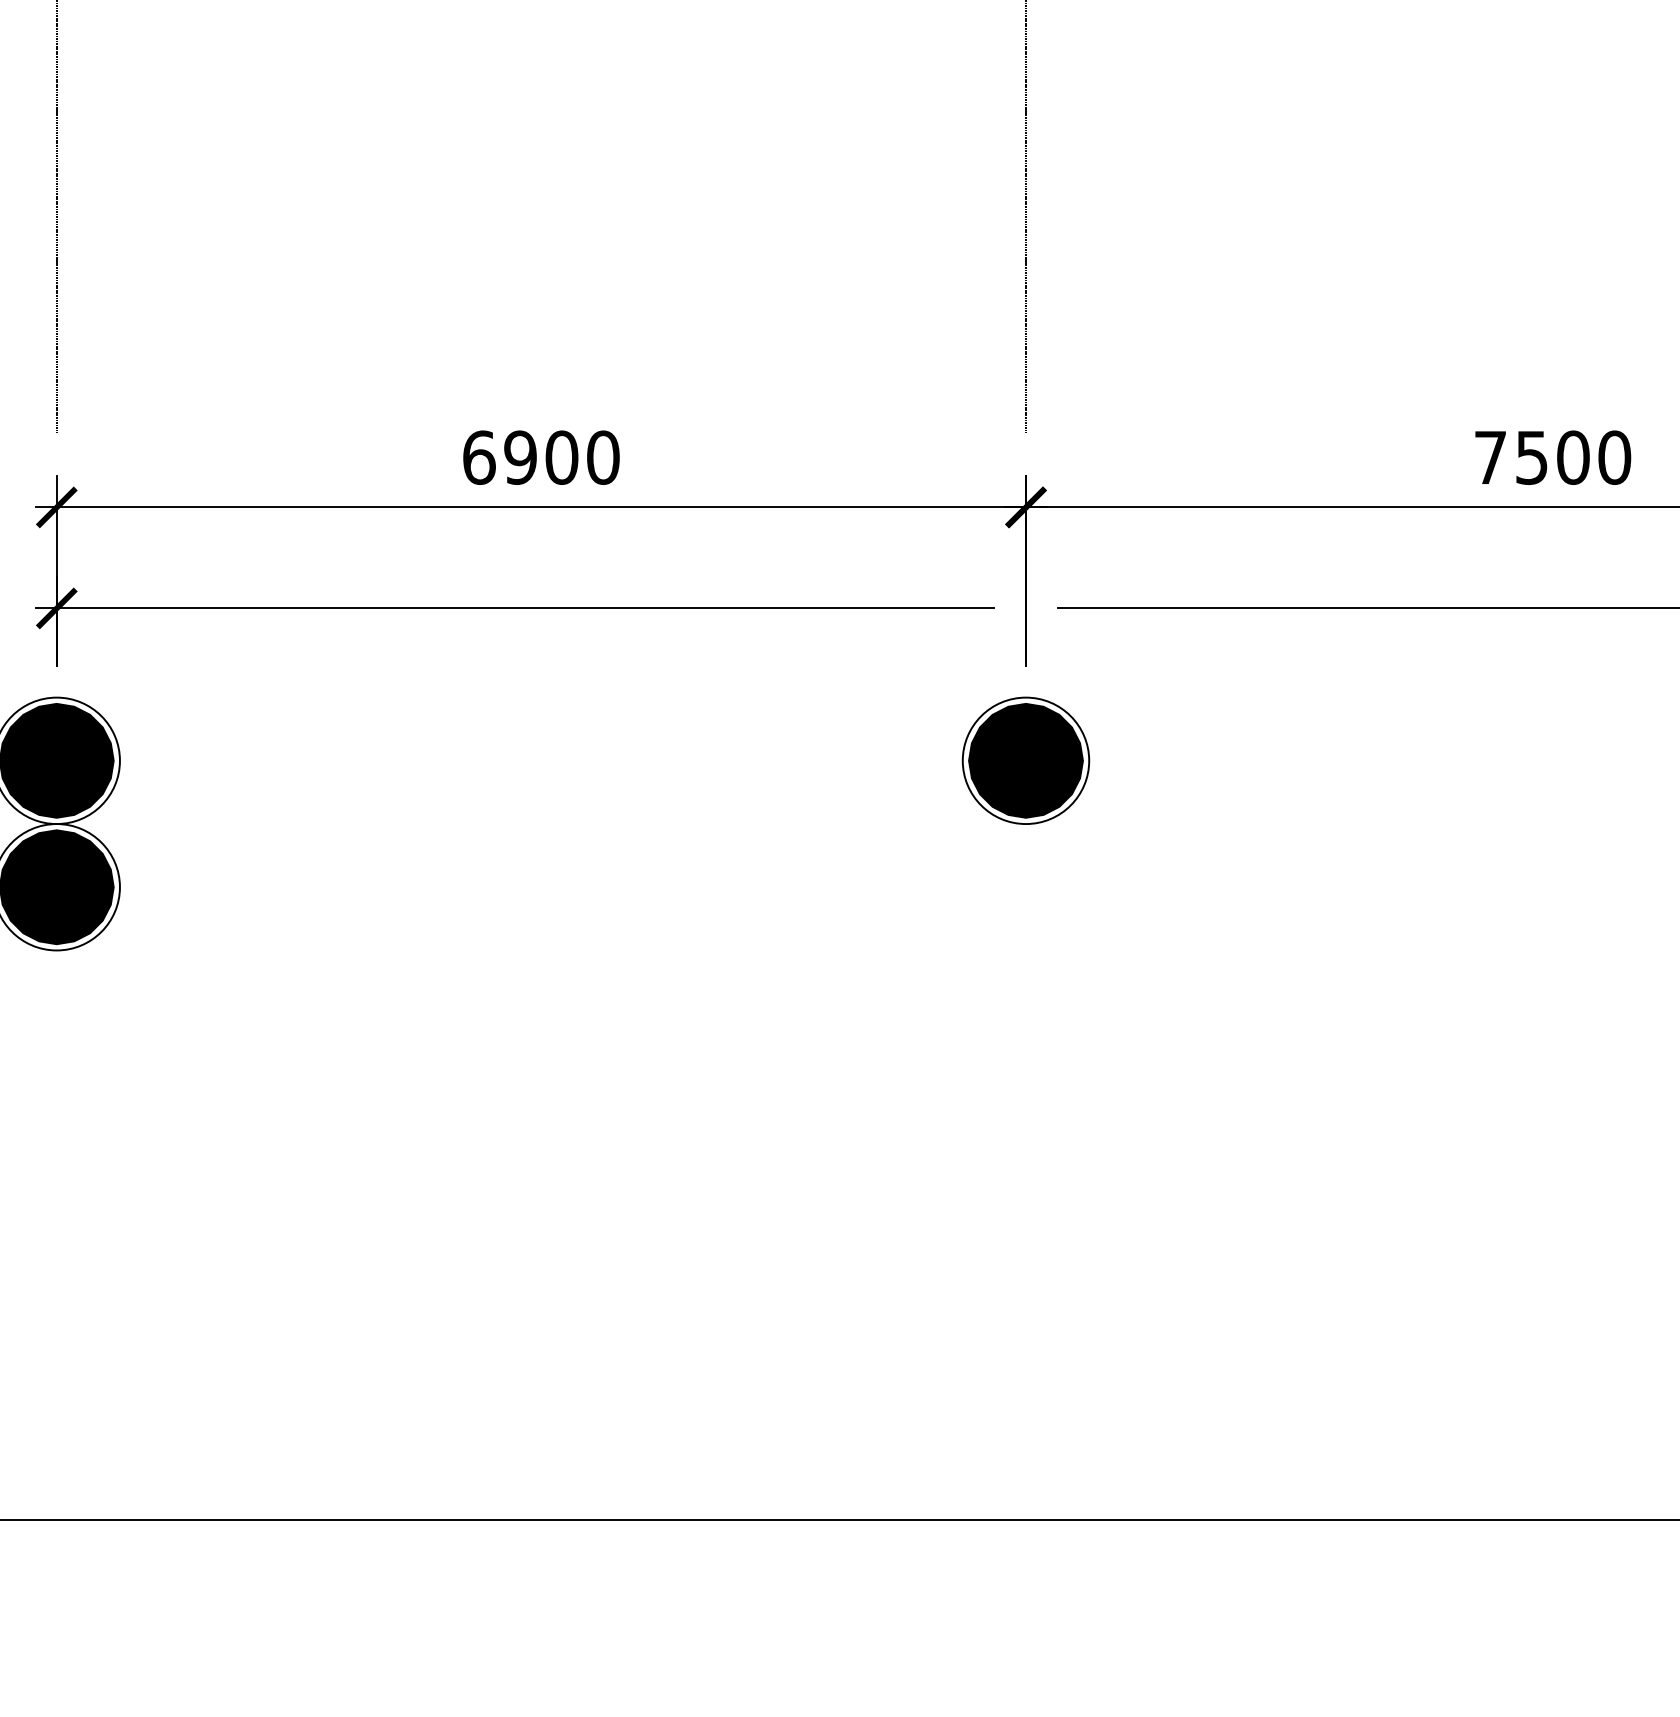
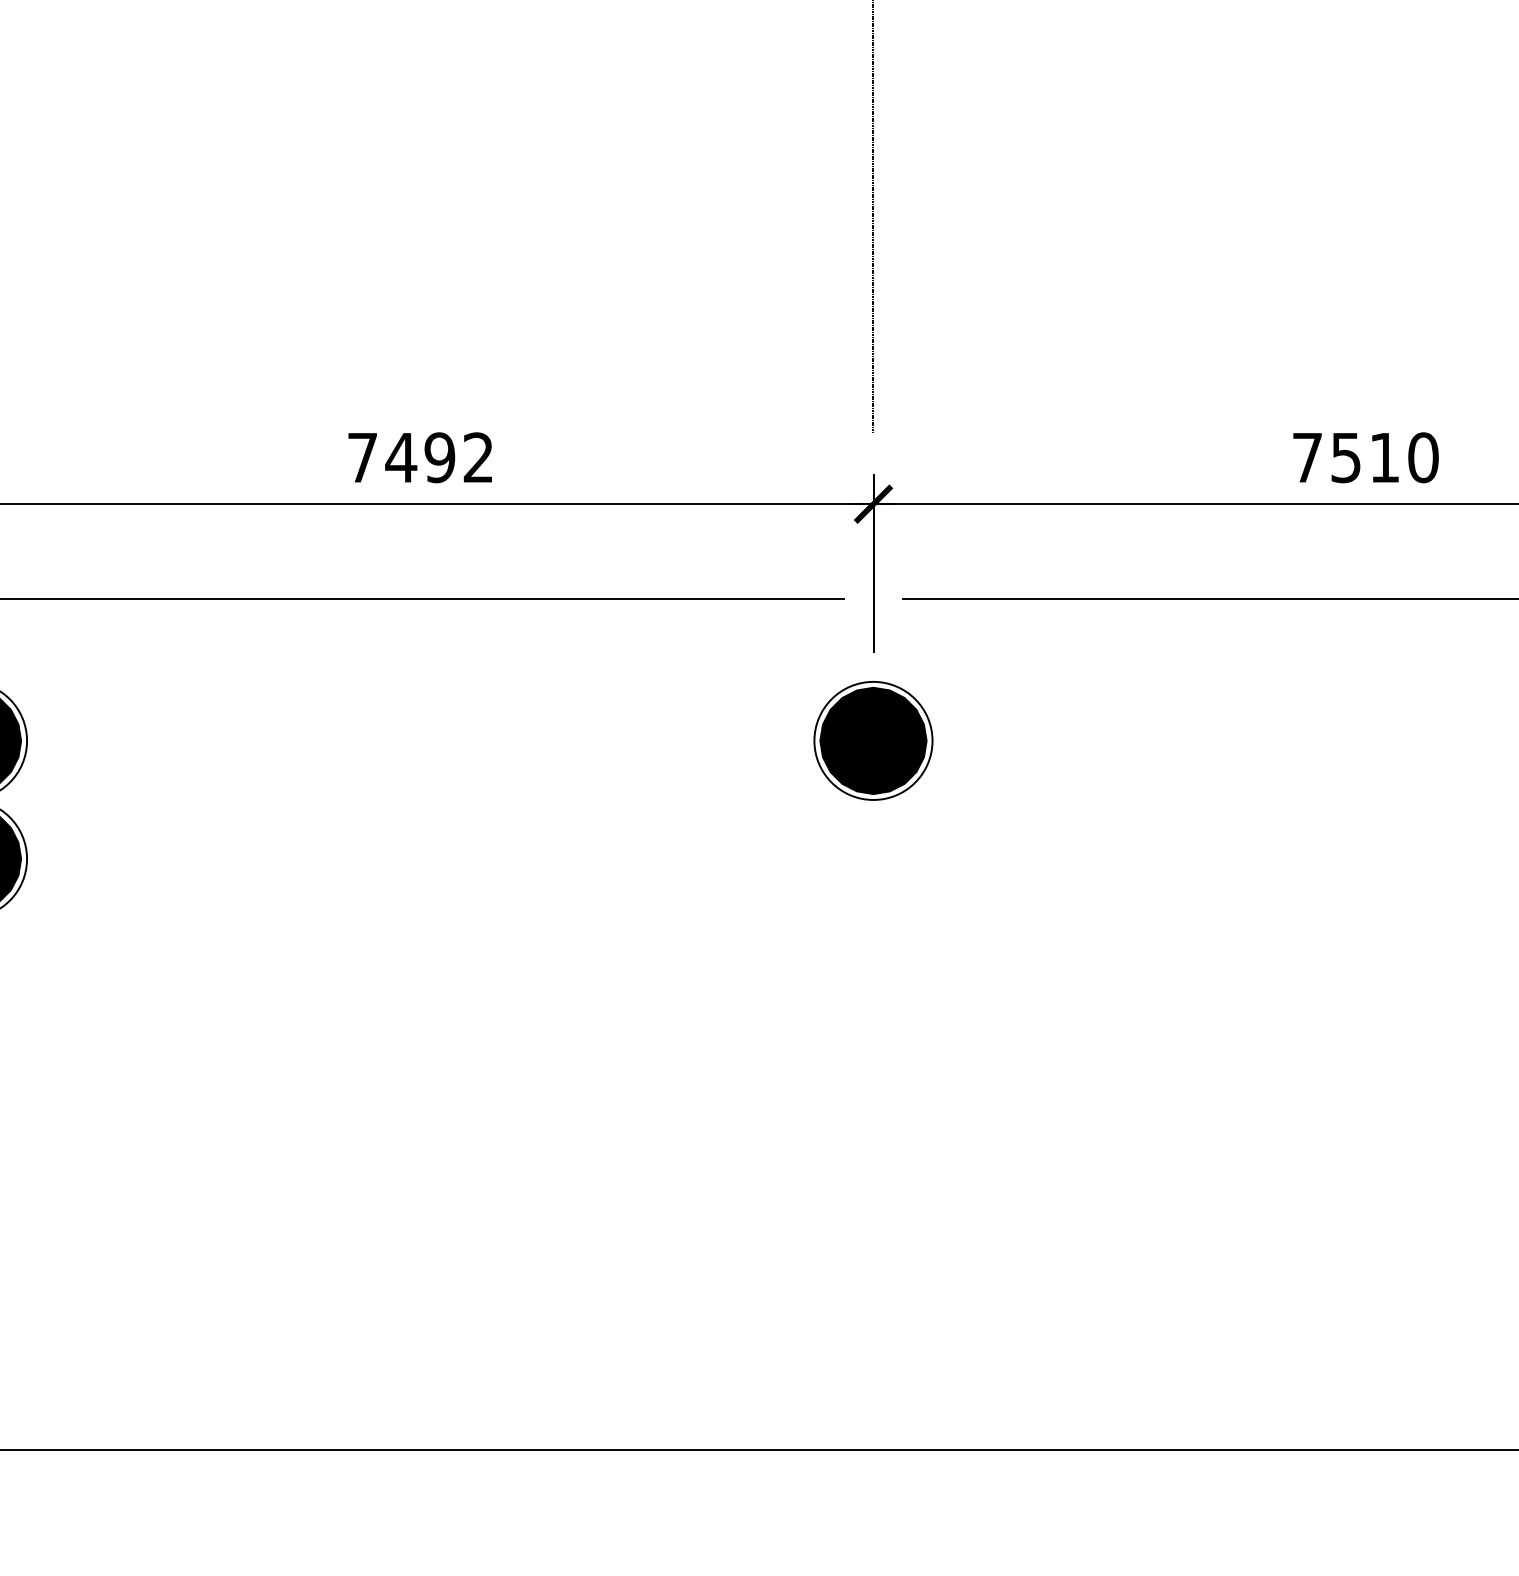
text: (541, 457) -> (420, 457), 6900 -> 7492
text: (1573, 457) -> (1384, 457), 7500 -> 7510

